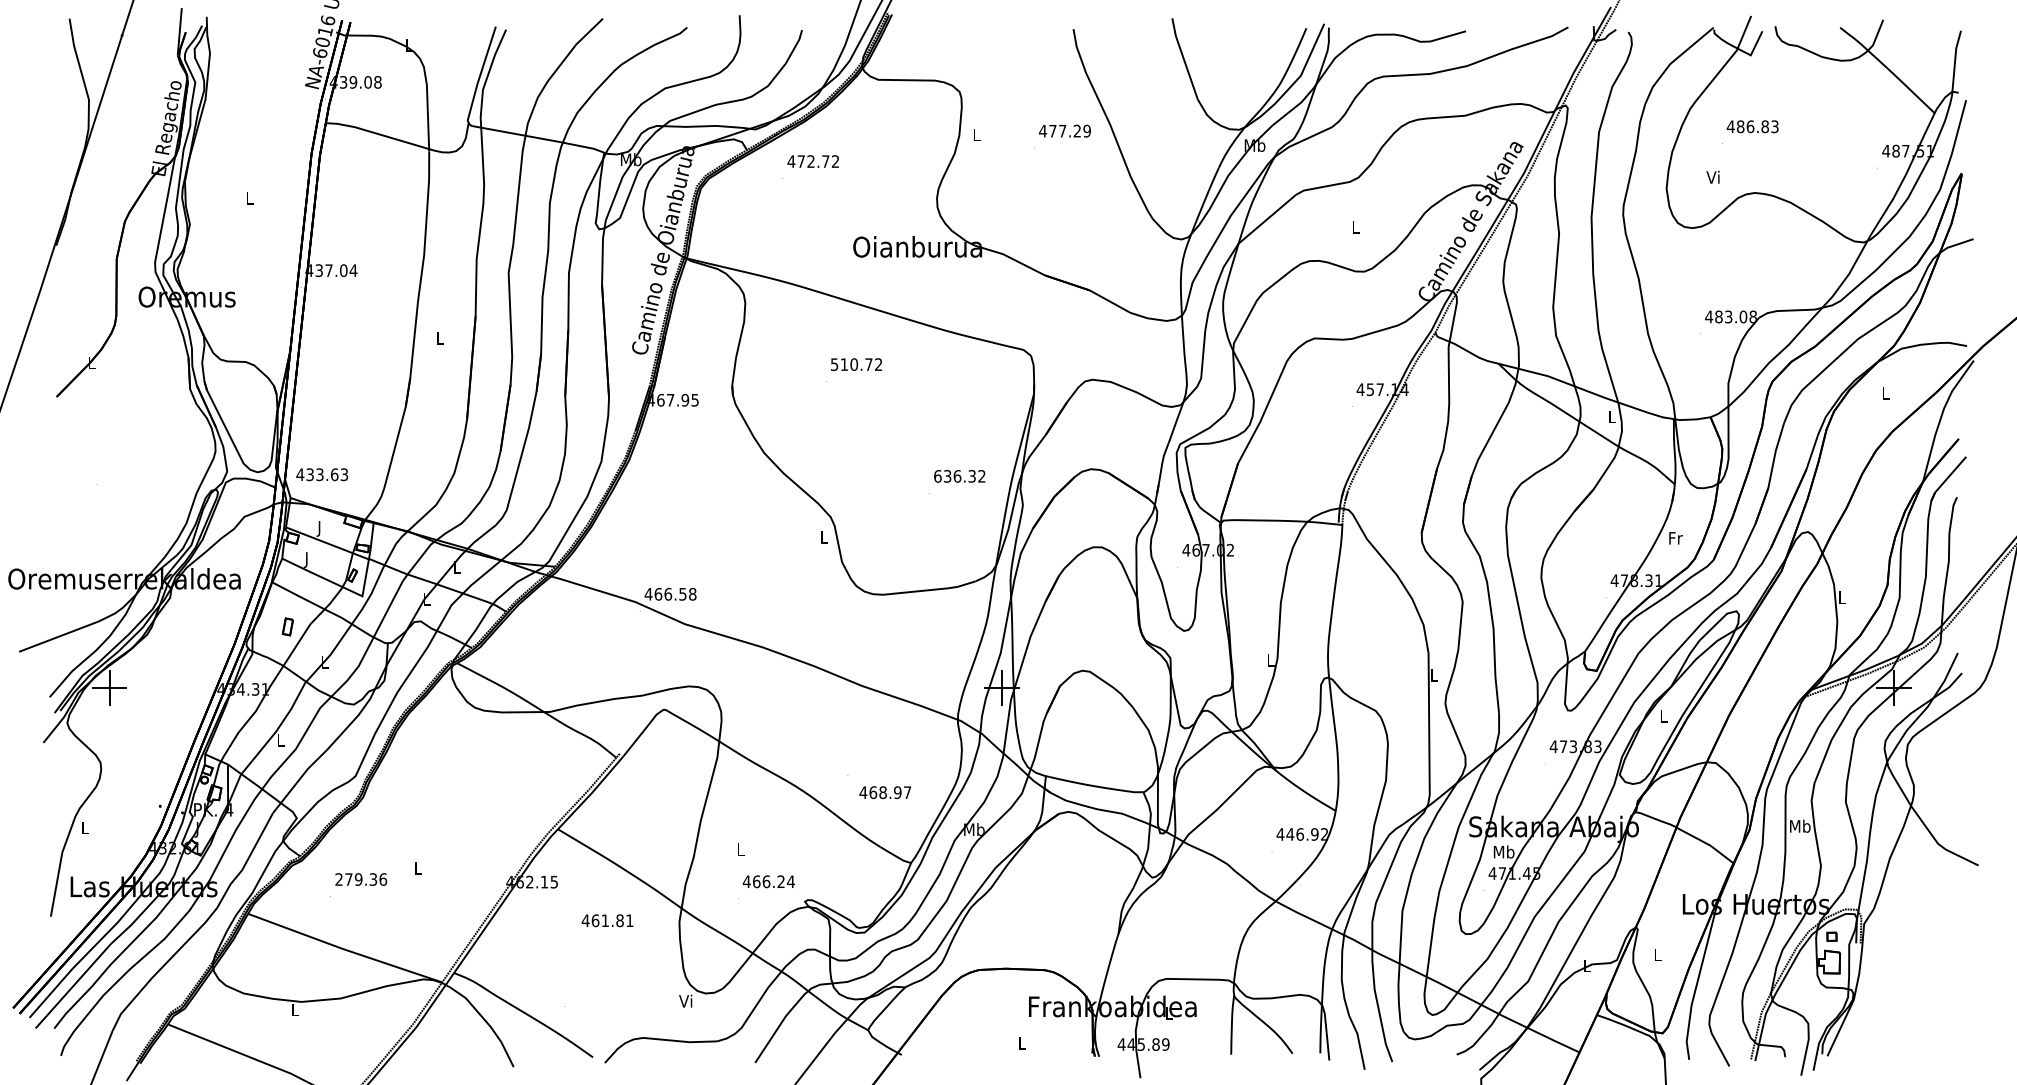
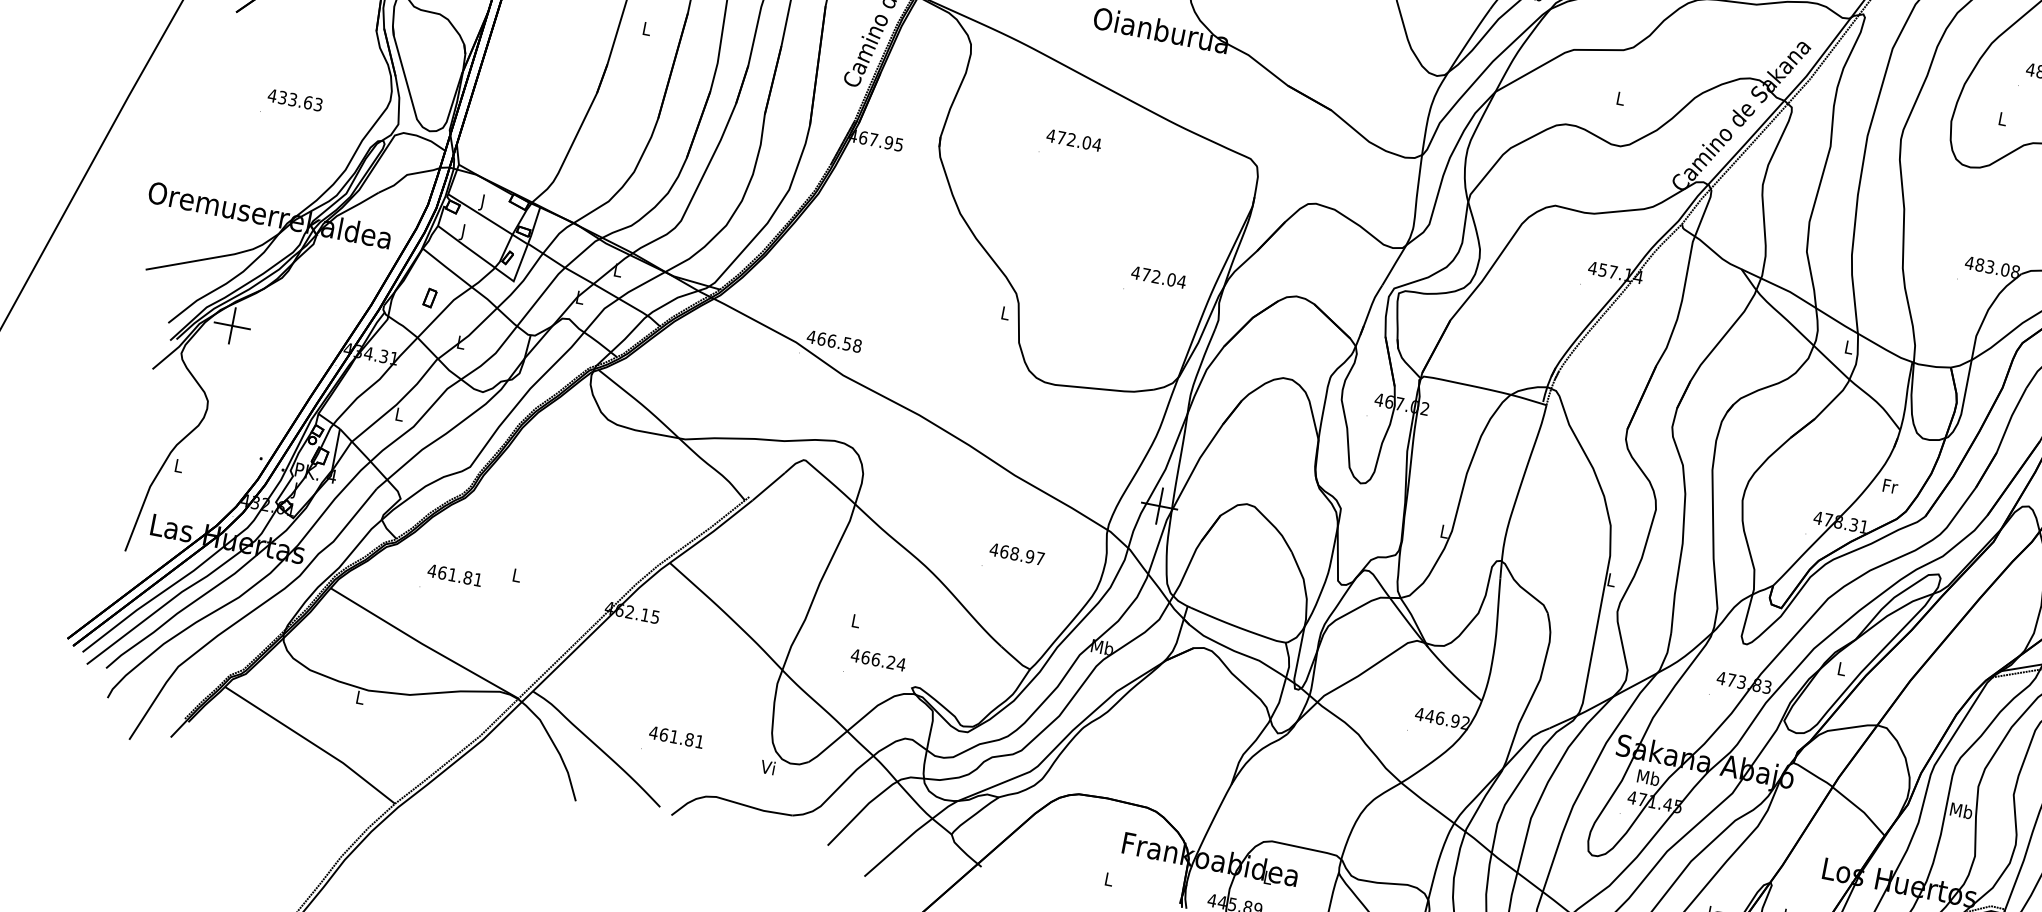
text: (1712, 176) -> (2001, 117), Vi -> L
text: (856, 364) -> (1073, 140), 510.72 -> 472.04
text: (322, 474) -> (295, 100), moved
text: (959, 476) -> (1158, 277), 636.32 -> 472.04
text: (885, 792) -> (1017, 554), moved
text: (361, 879) -> (455, 575), 279.36 -> 461.81
text: (607, 920) -> (676, 737), moved

